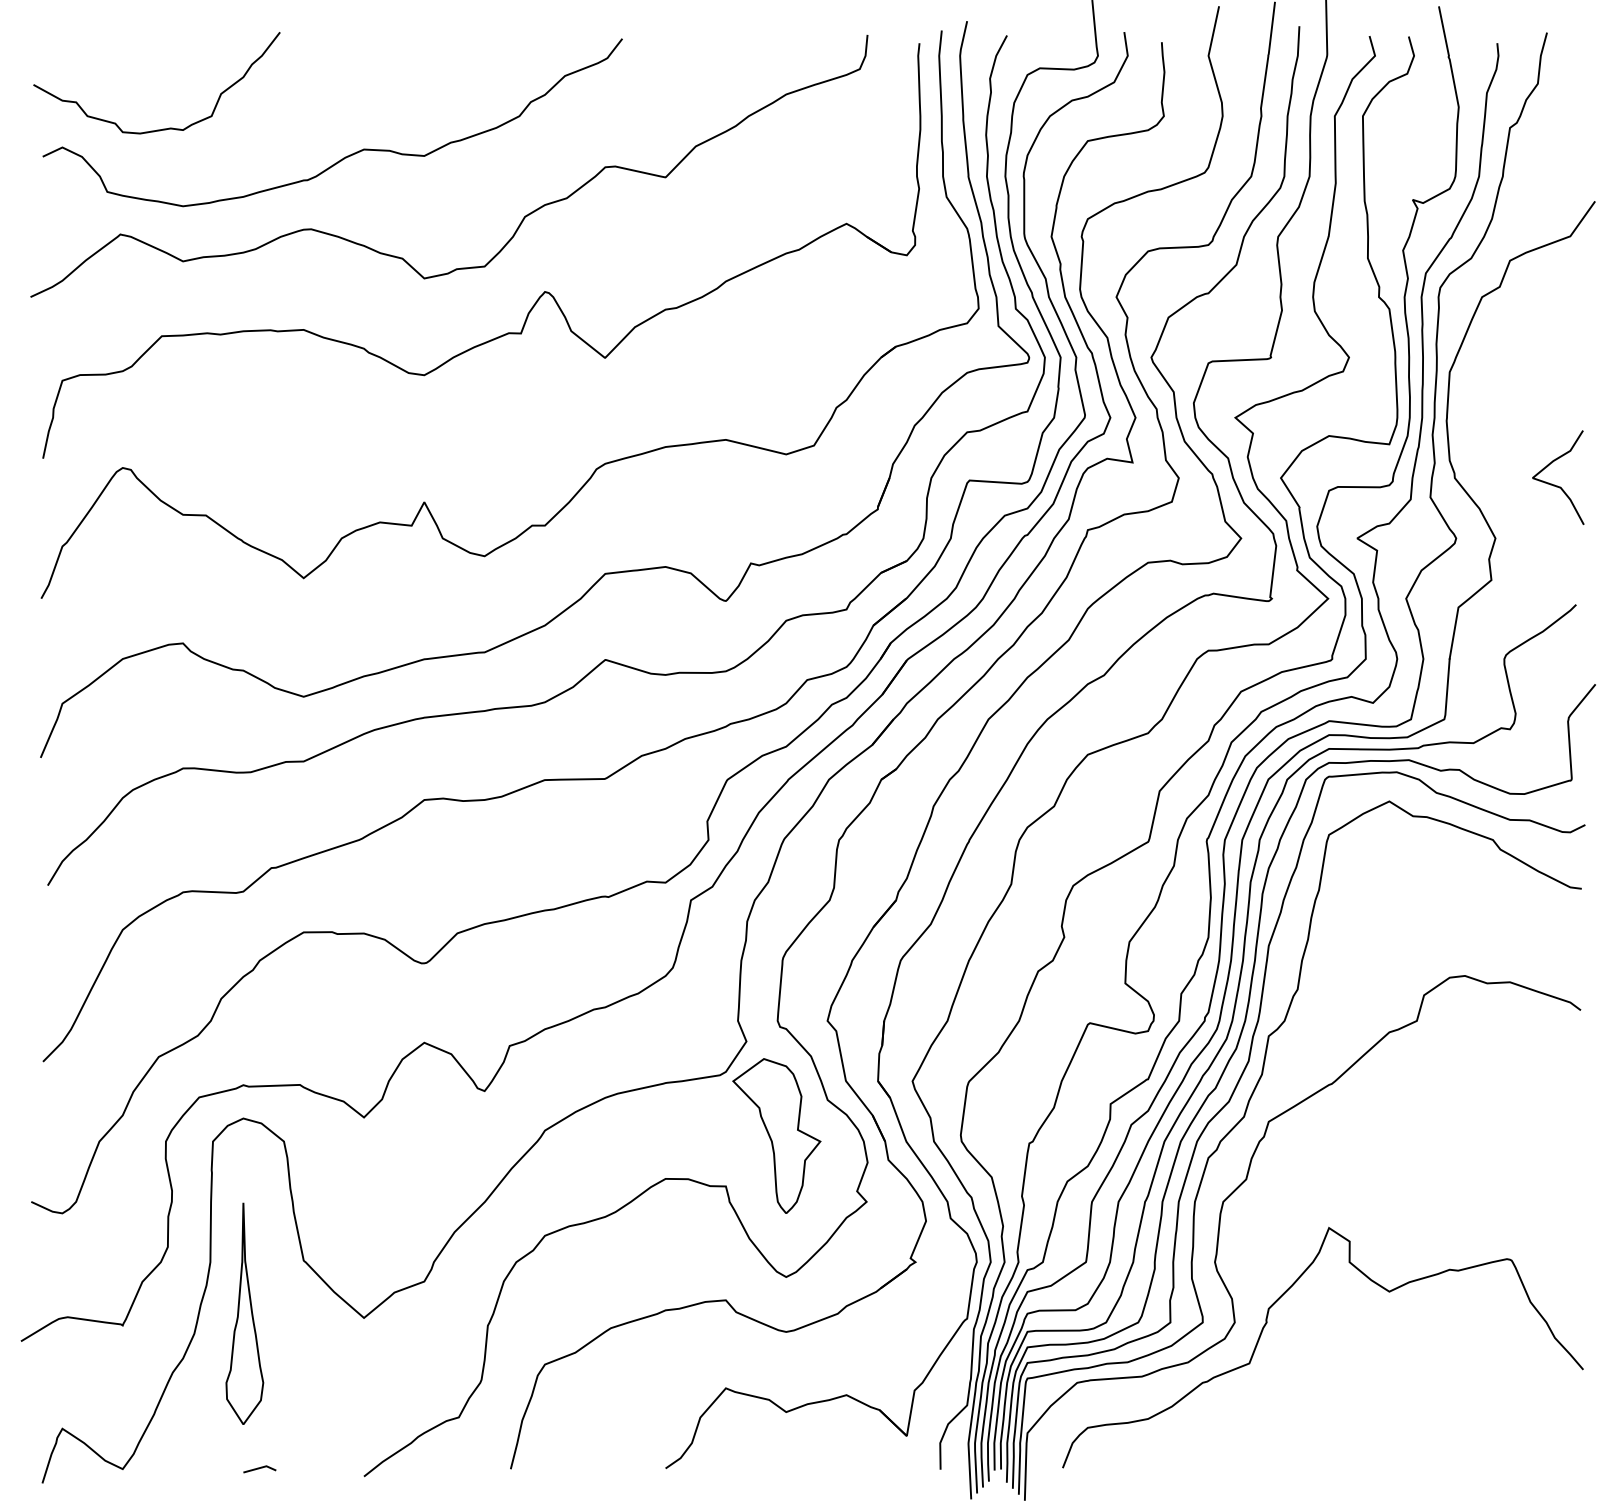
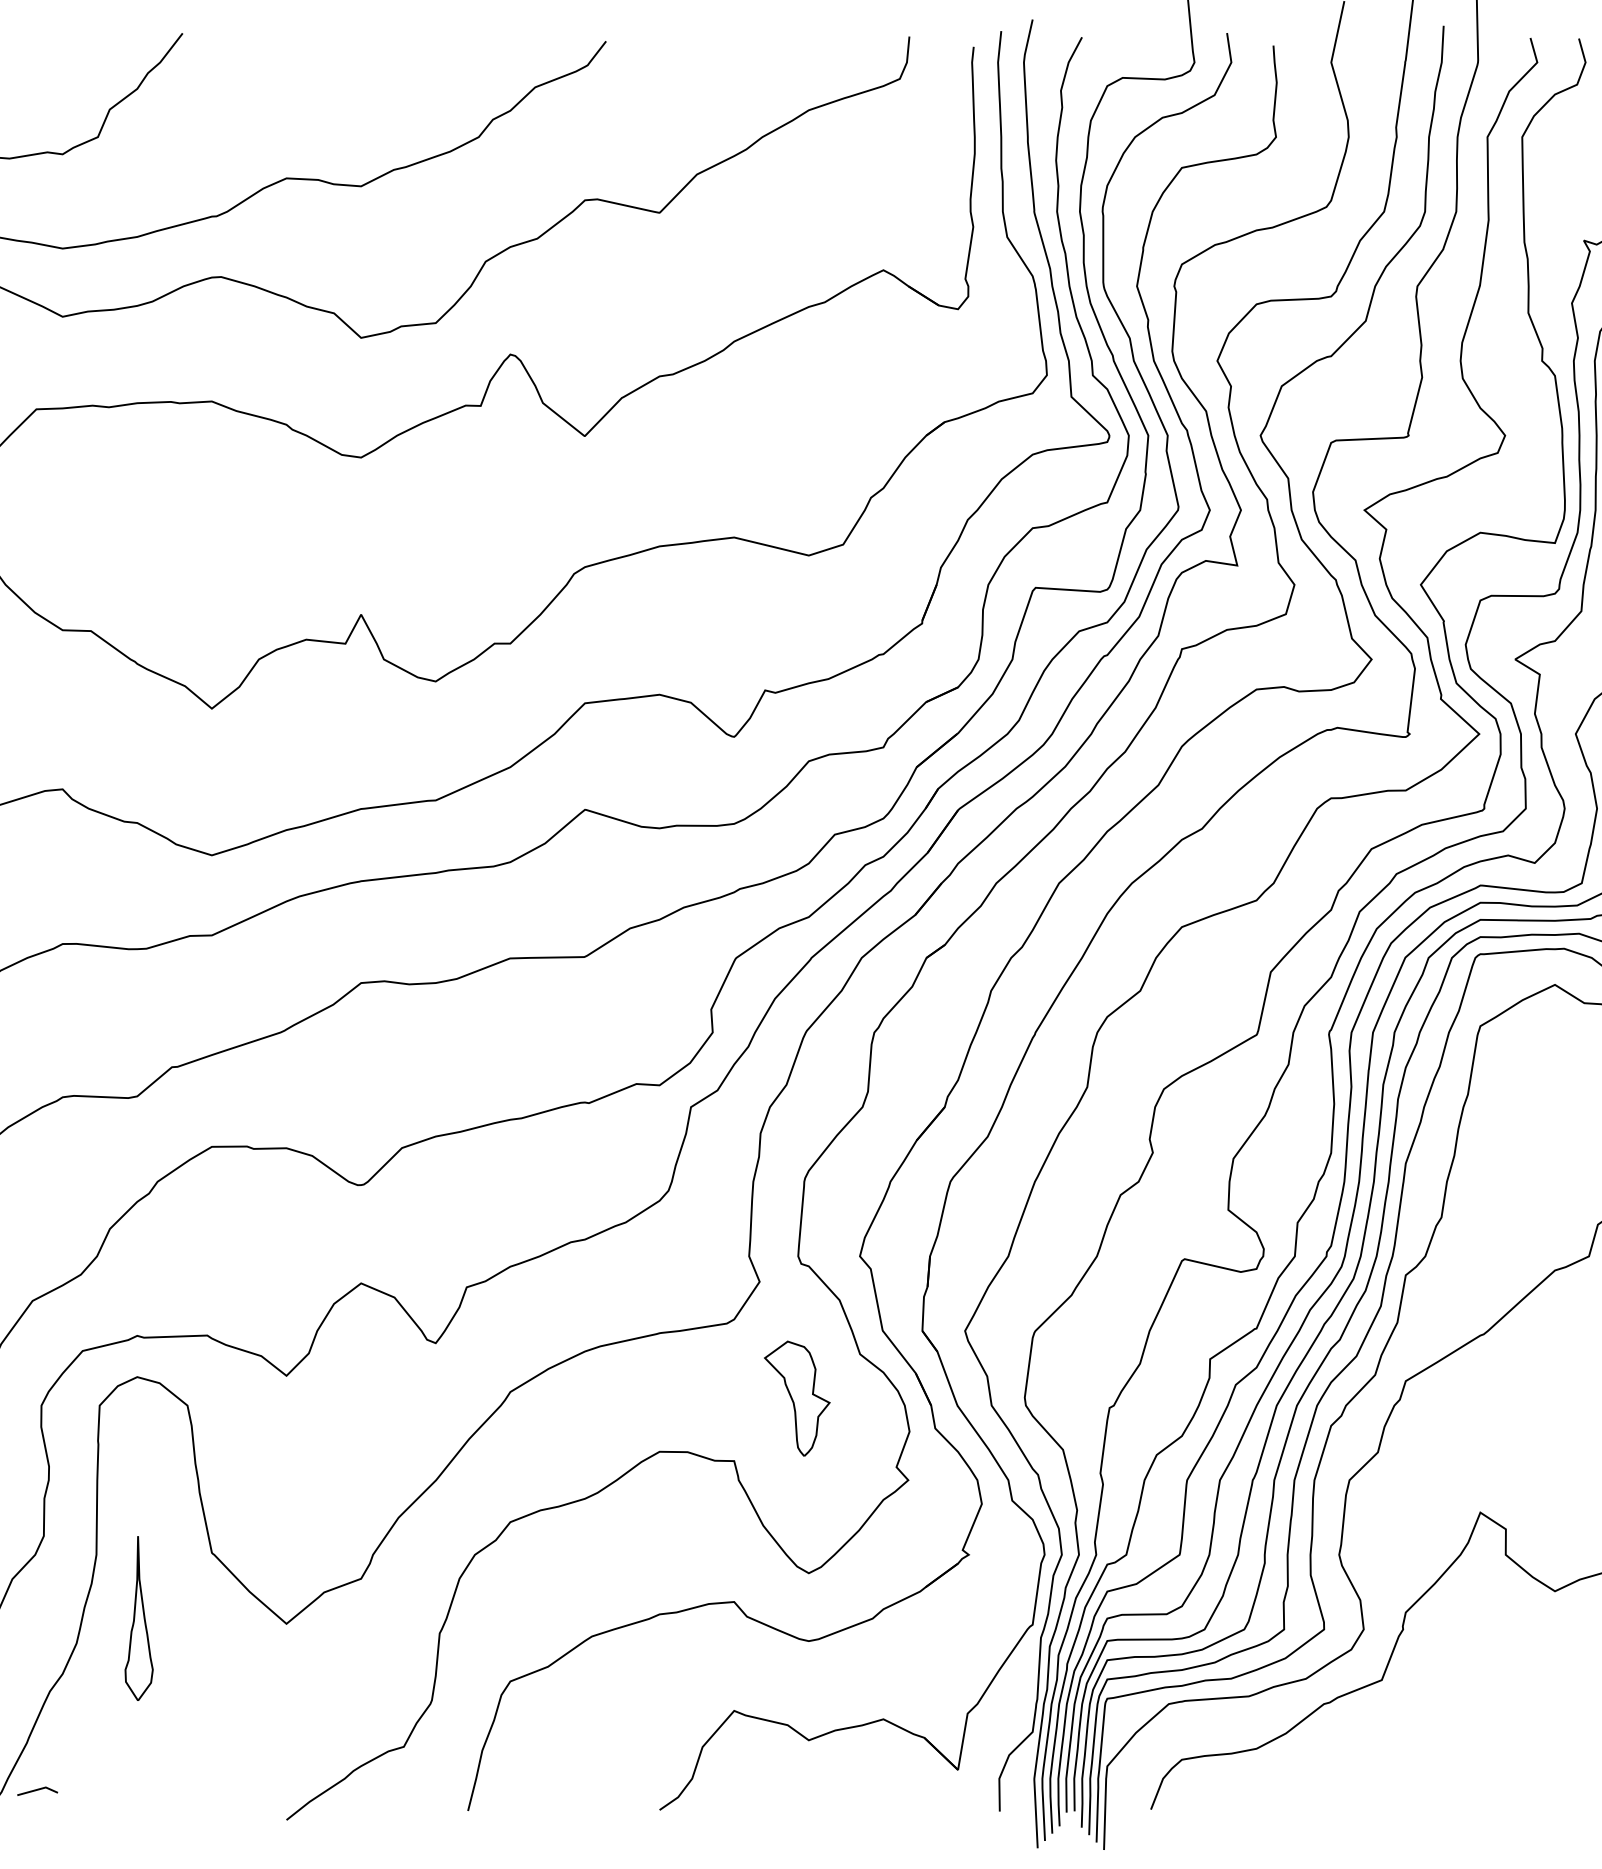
part: (776, 1135) -> (796, 1398), size x0.6
part: (244, 1313) -> (138, 1618), size x0.6
line: (259, 1469) -> (37, 1791), moved

